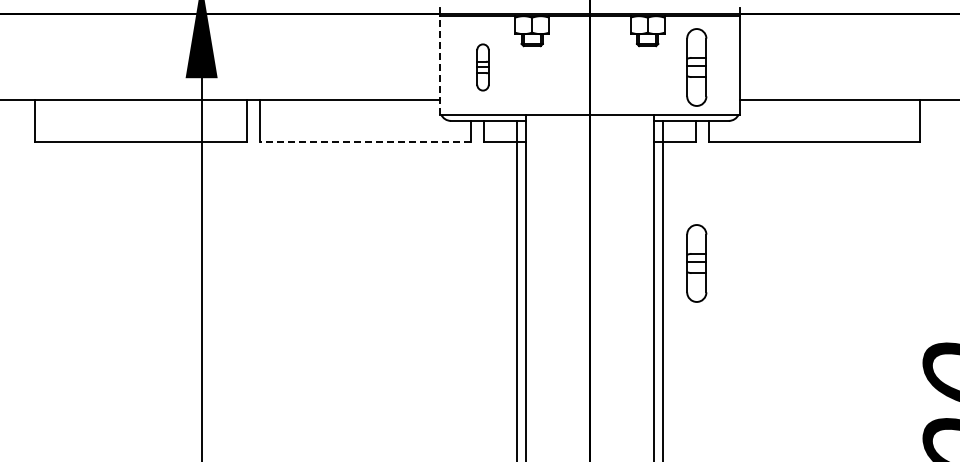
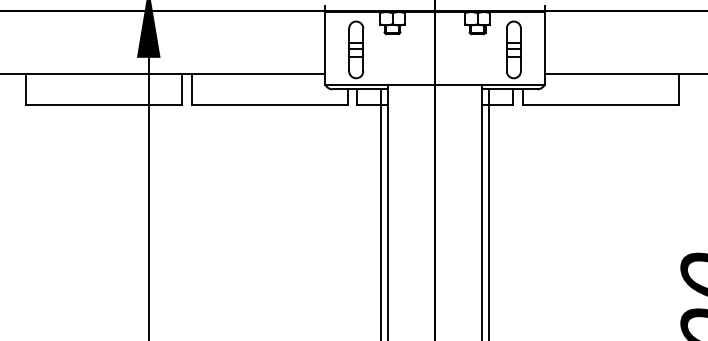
line: (440, 64) -> (324, 47), dashed -> solid
part: (482, 67) -> (355, 49), size x1.67
line: (365, 142) -> (269, 105), dashed -> solid
part: (696, 263) -> (513, 194), removed

